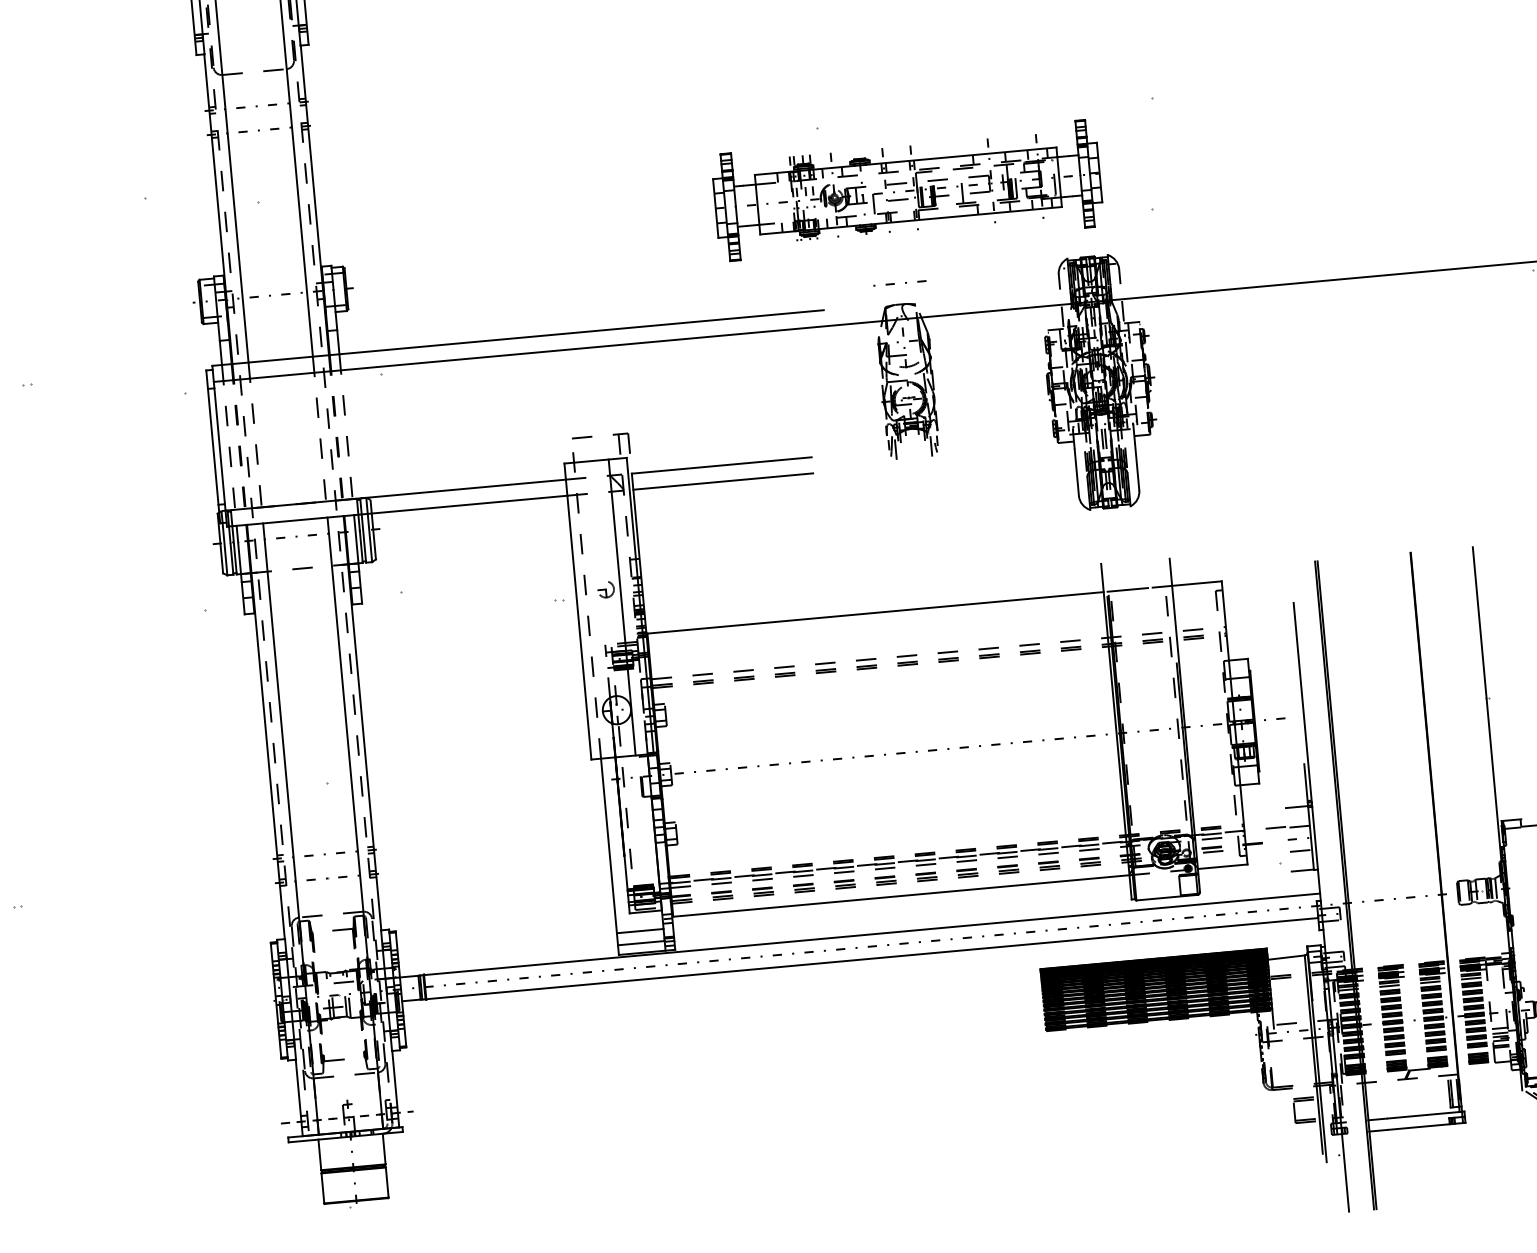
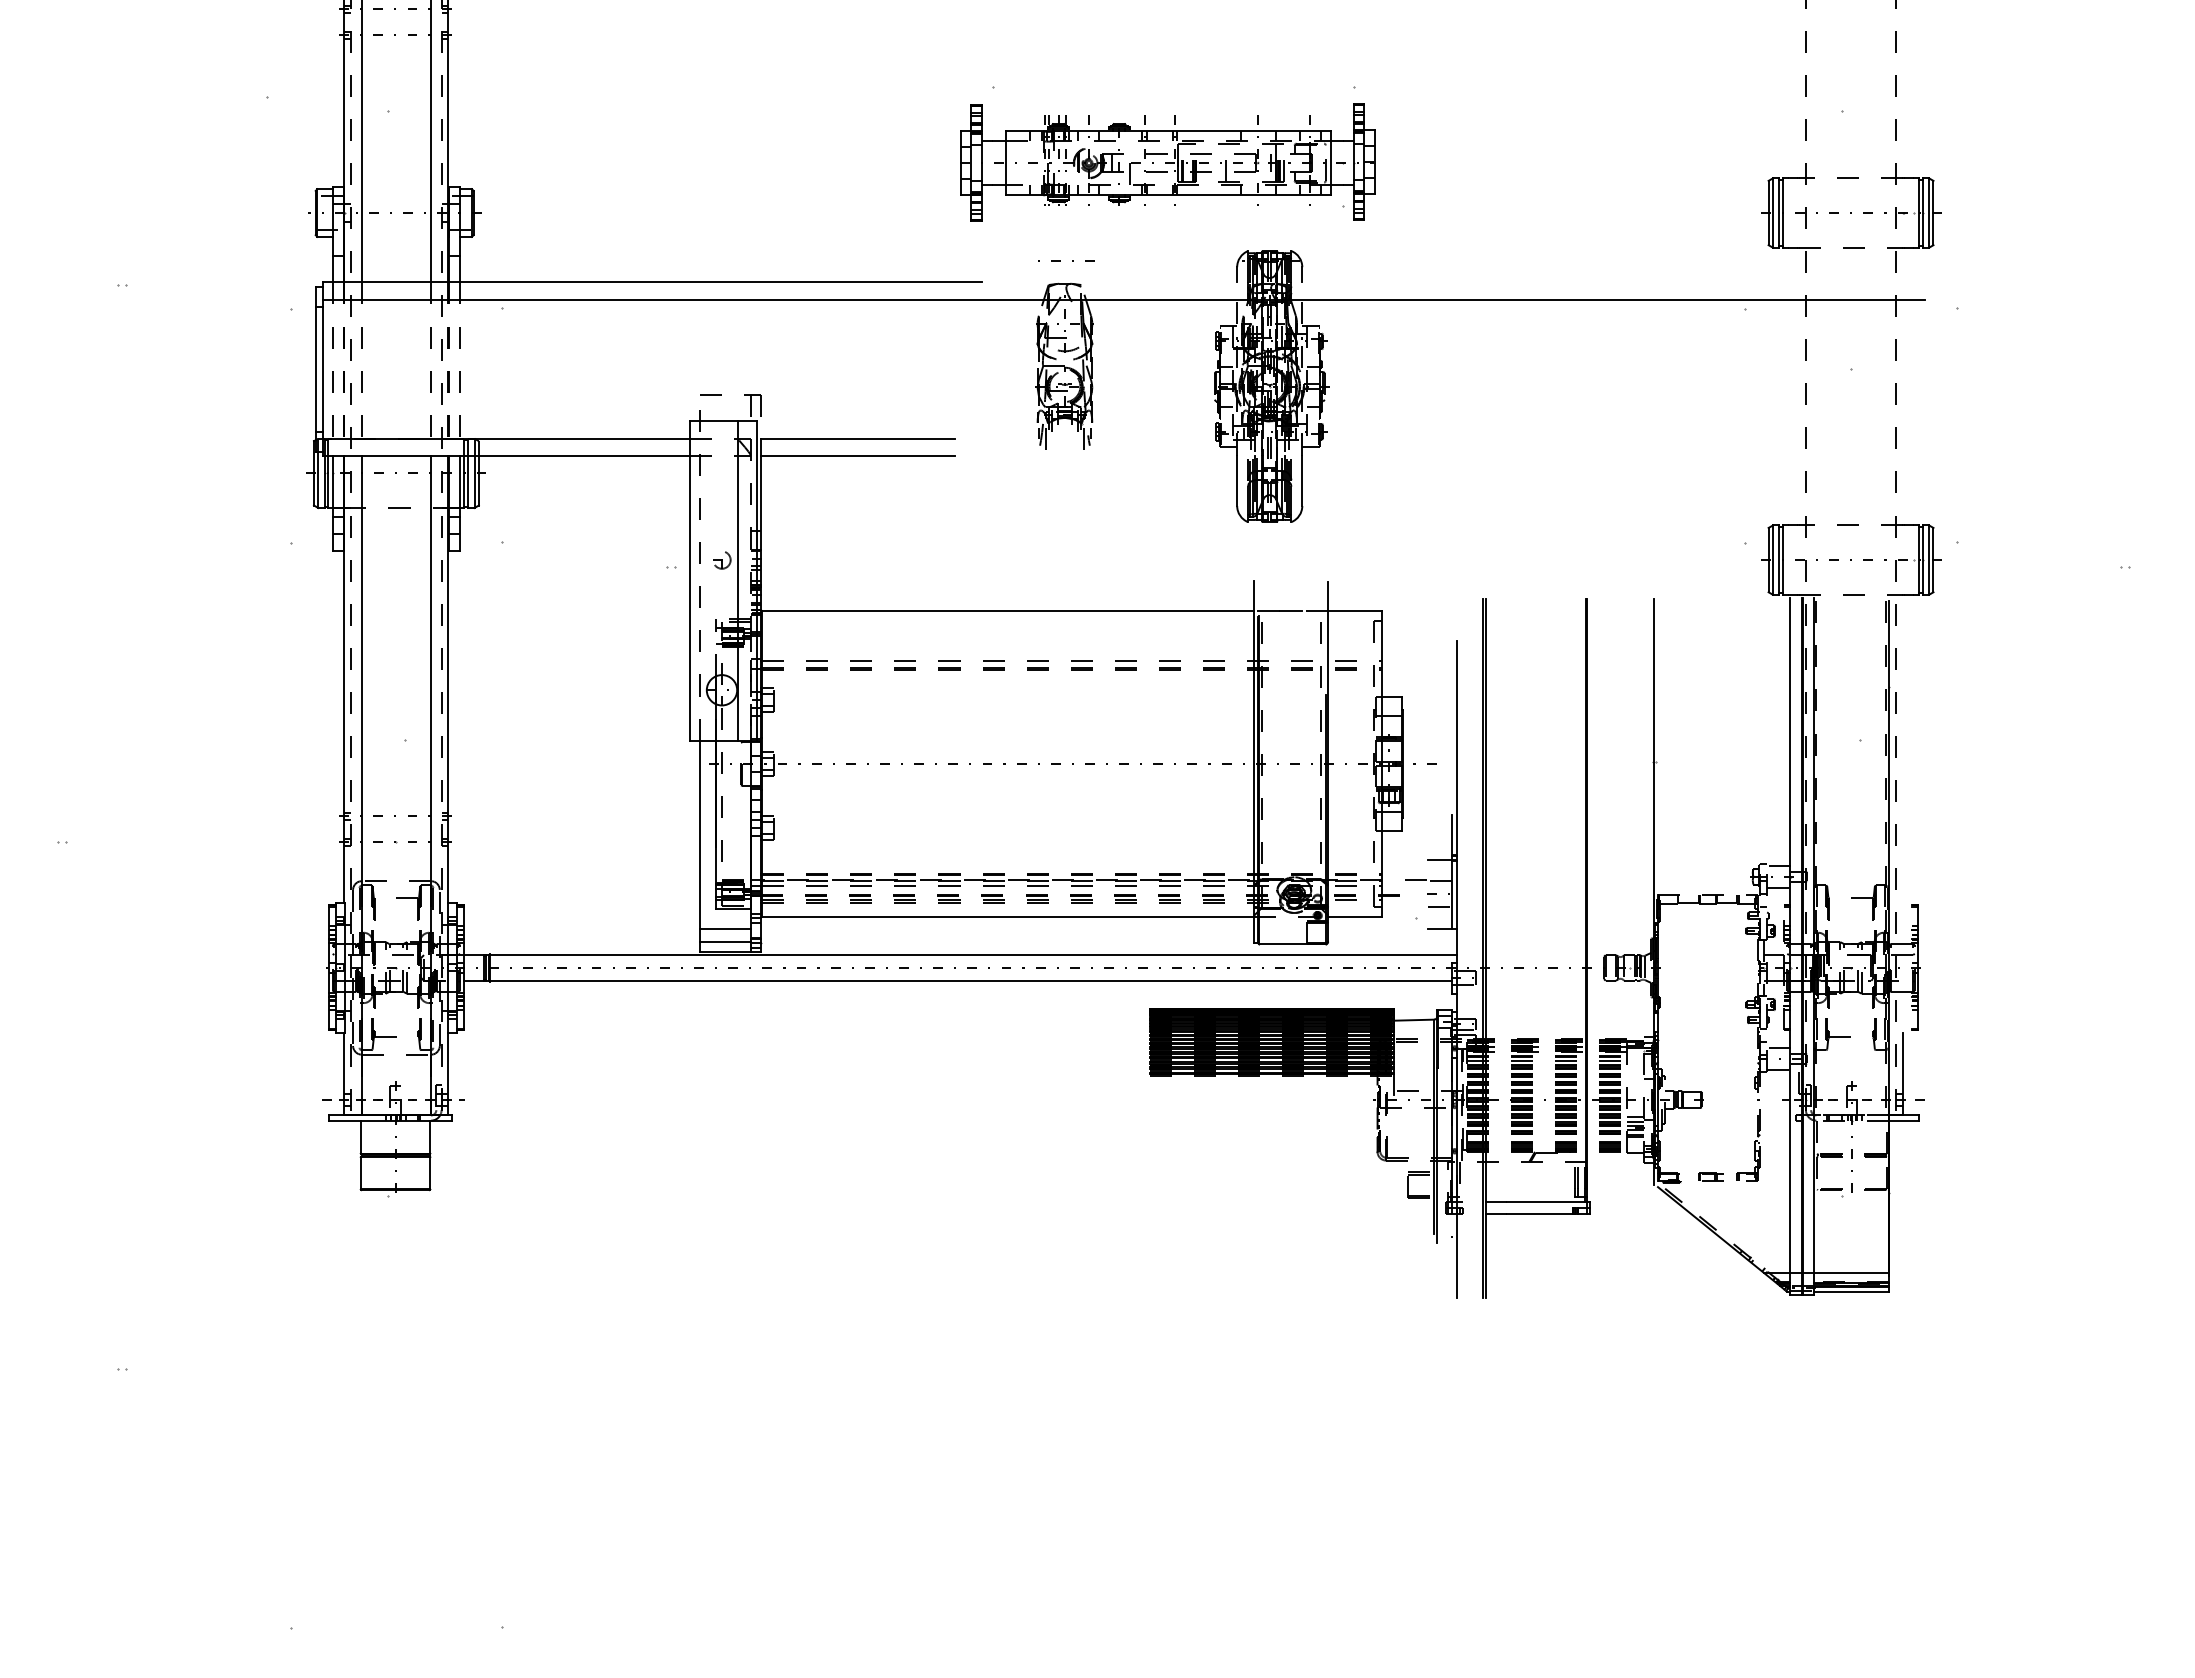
part: (907, 190) -> (1167, 162), moved

